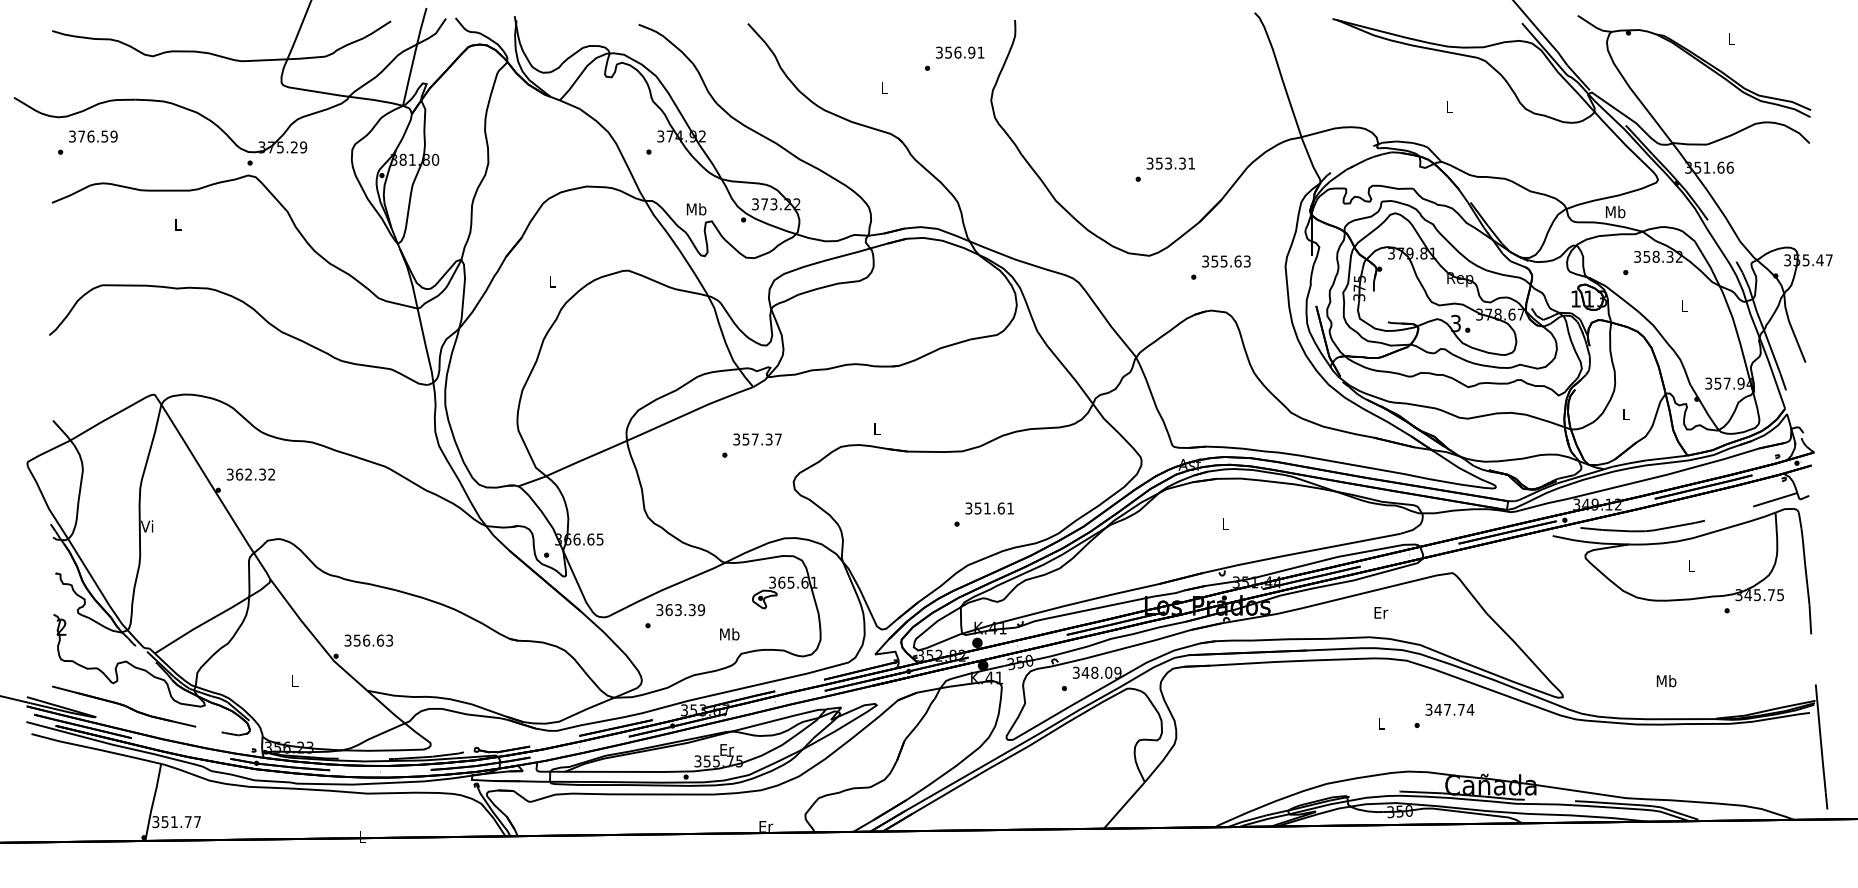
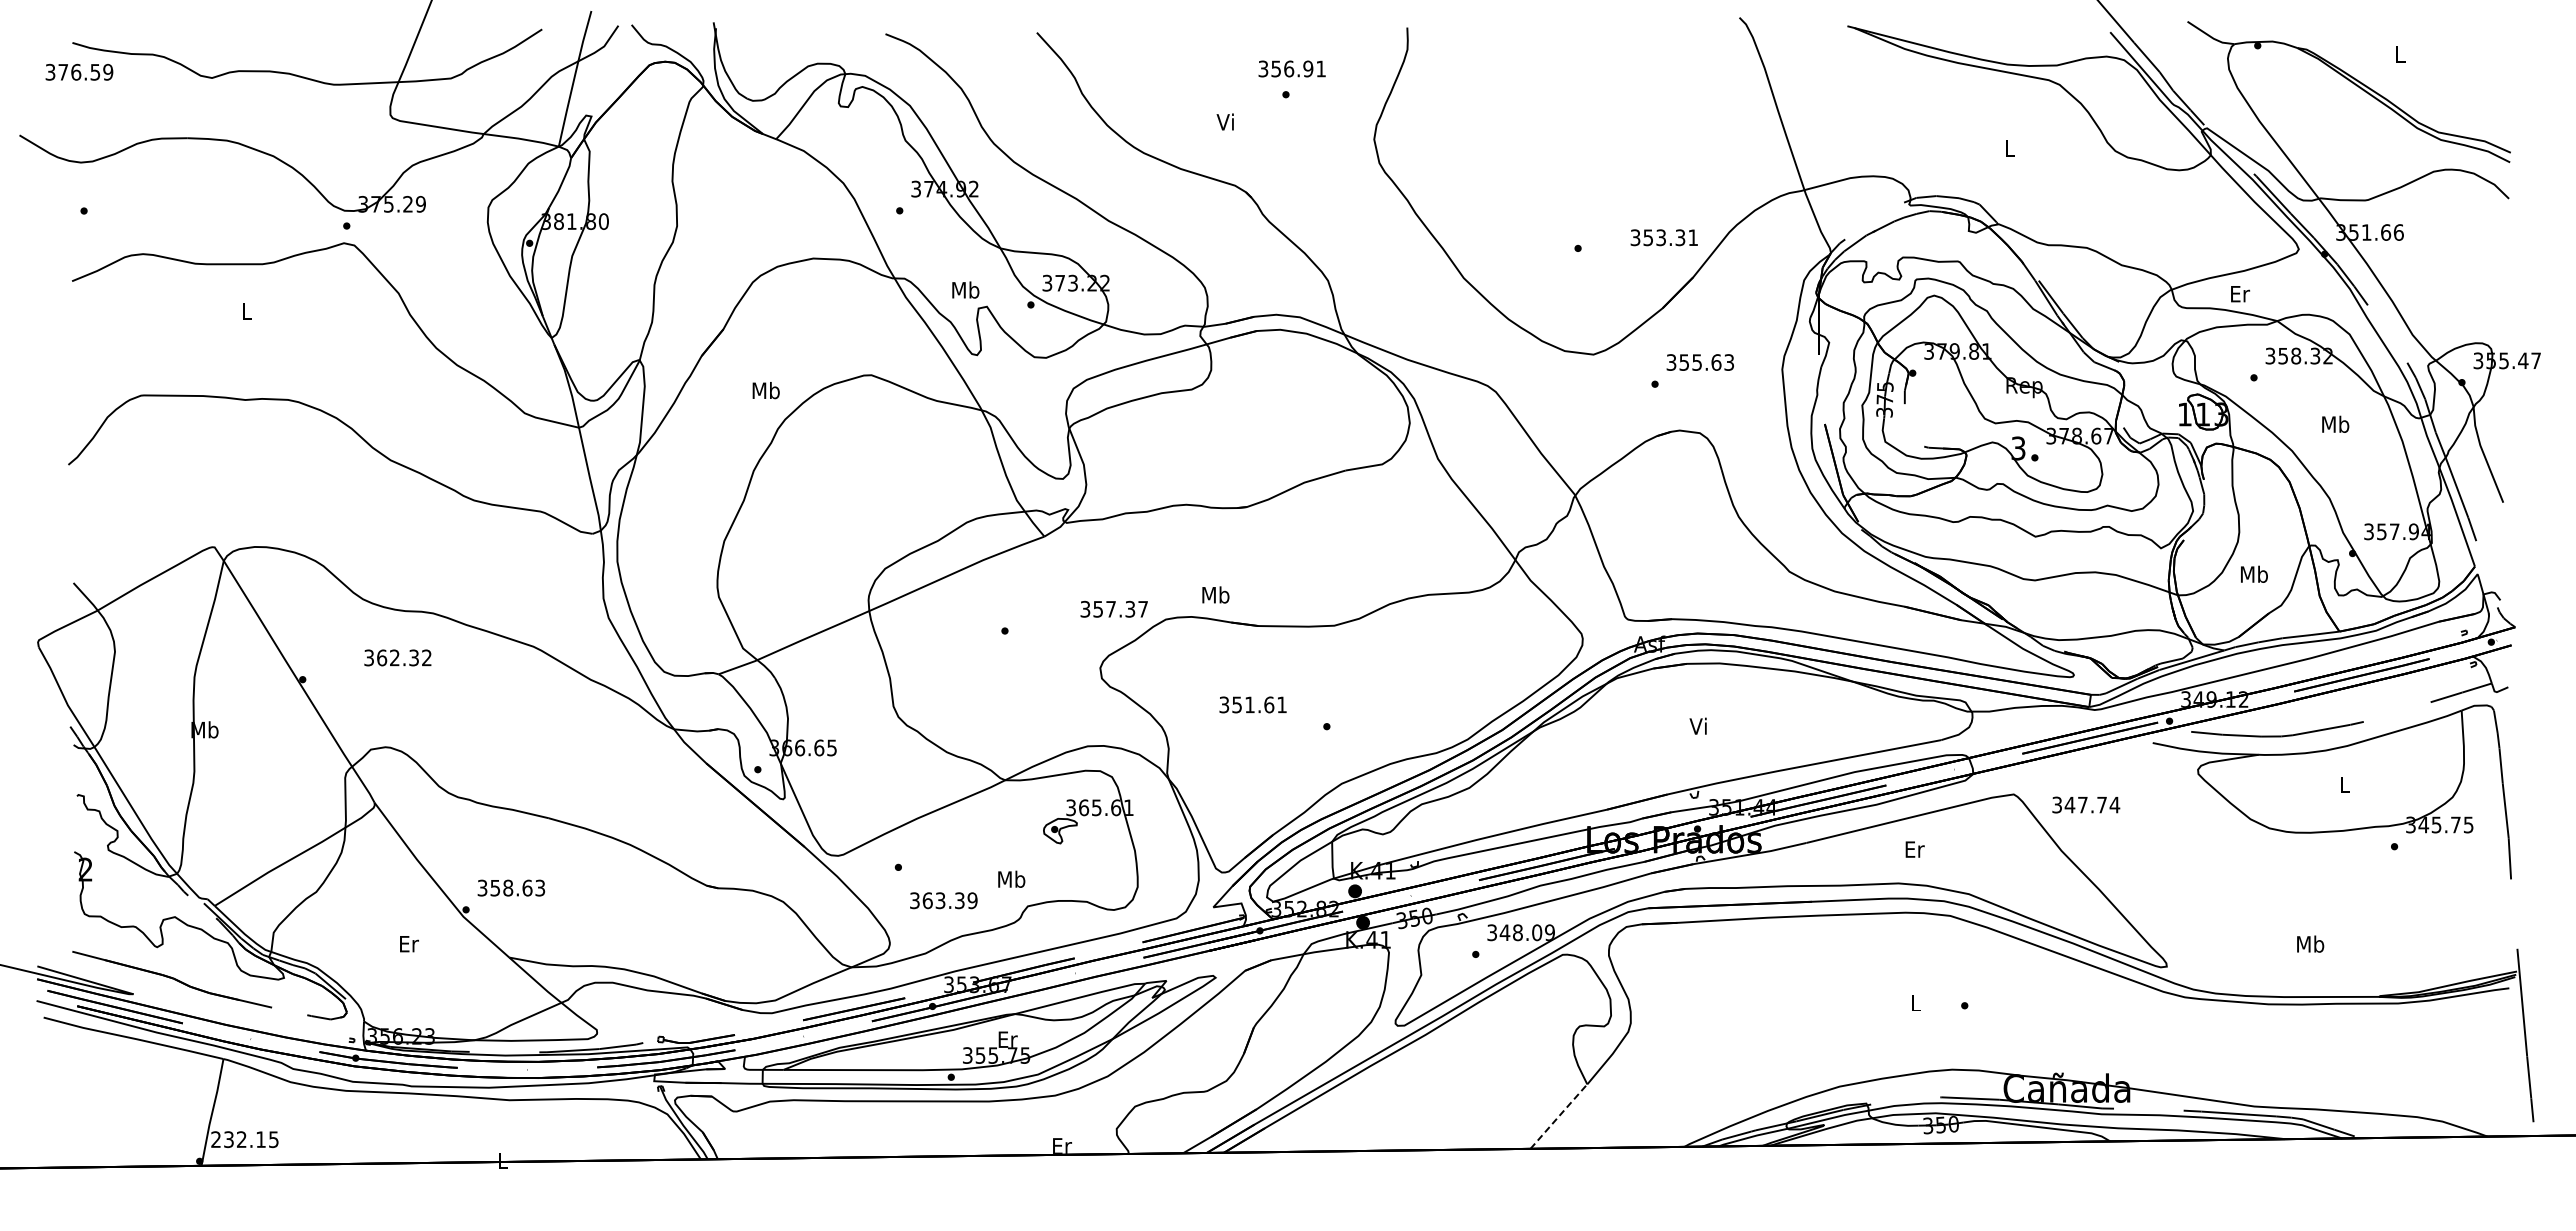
text: (959, 52) -> (1291, 68), moved
text: (883, 87) -> (1224, 121), L -> Vi
text: (93, 136) -> (79, 71), moved
text: (1170, 163) -> (1663, 237), moved
text: (1615, 211) -> (2239, 293), Mb -> Er
text: (552, 281) -> (765, 390), L -> Mb
text: (1684, 305) -> (2335, 423), L -> Mb
text: (1626, 413) -> (2254, 573), L -> Mb
text: (876, 428) -> (1215, 594), L -> Mb
text: (756, 438) -> (1113, 608), moved
text: (250, 474) -> (397, 657), moved
text: (989, 508) -> (1252, 704), moved
text: (1224, 523) -> (1697, 725), L -> Vi
text: (147, 526) -> (204, 729), Vi -> Mb
text: (680, 609) -> (943, 900), moved
text: (366, 640) -> (508, 887), 356.63 -> 358.63
text: (295, 681) -> (409, 944), L -> Er
text: (1450, 709) -> (2086, 804), moved
line: (1124, 805) -> (1558, 1116), solid -> dashed
text: (176, 821) -> (244, 1139), 351.77 -> 232.15

